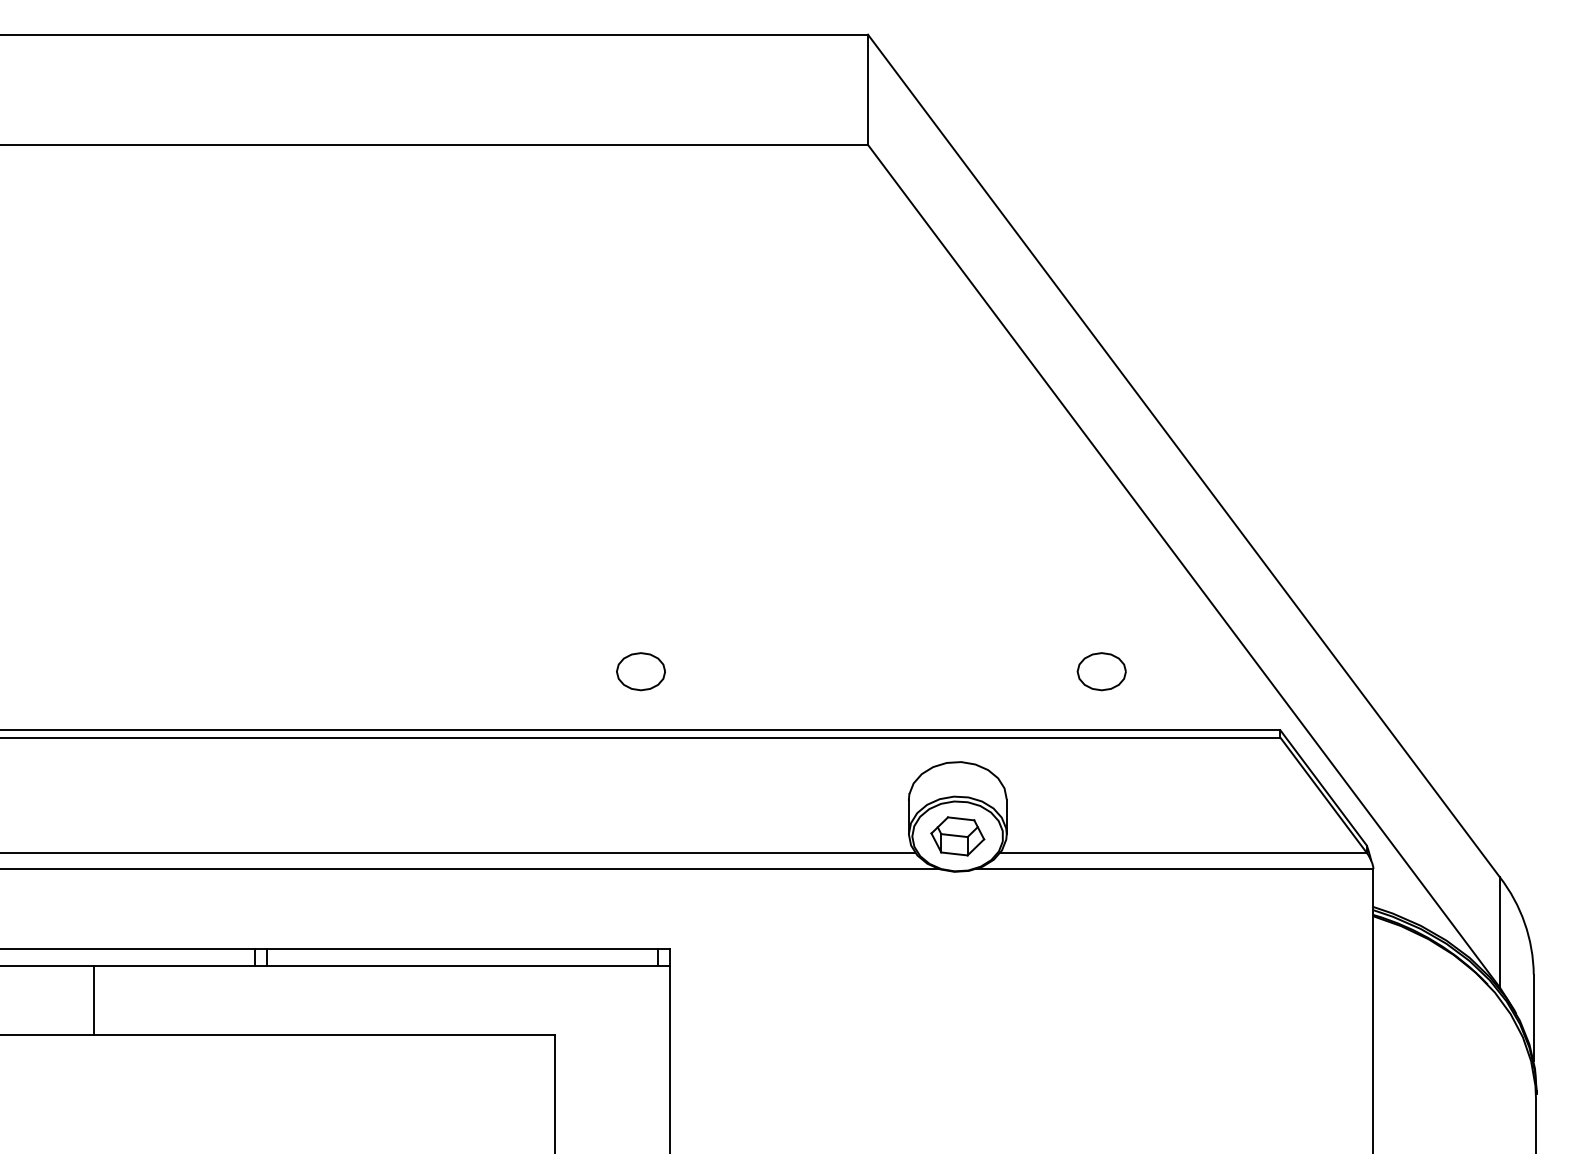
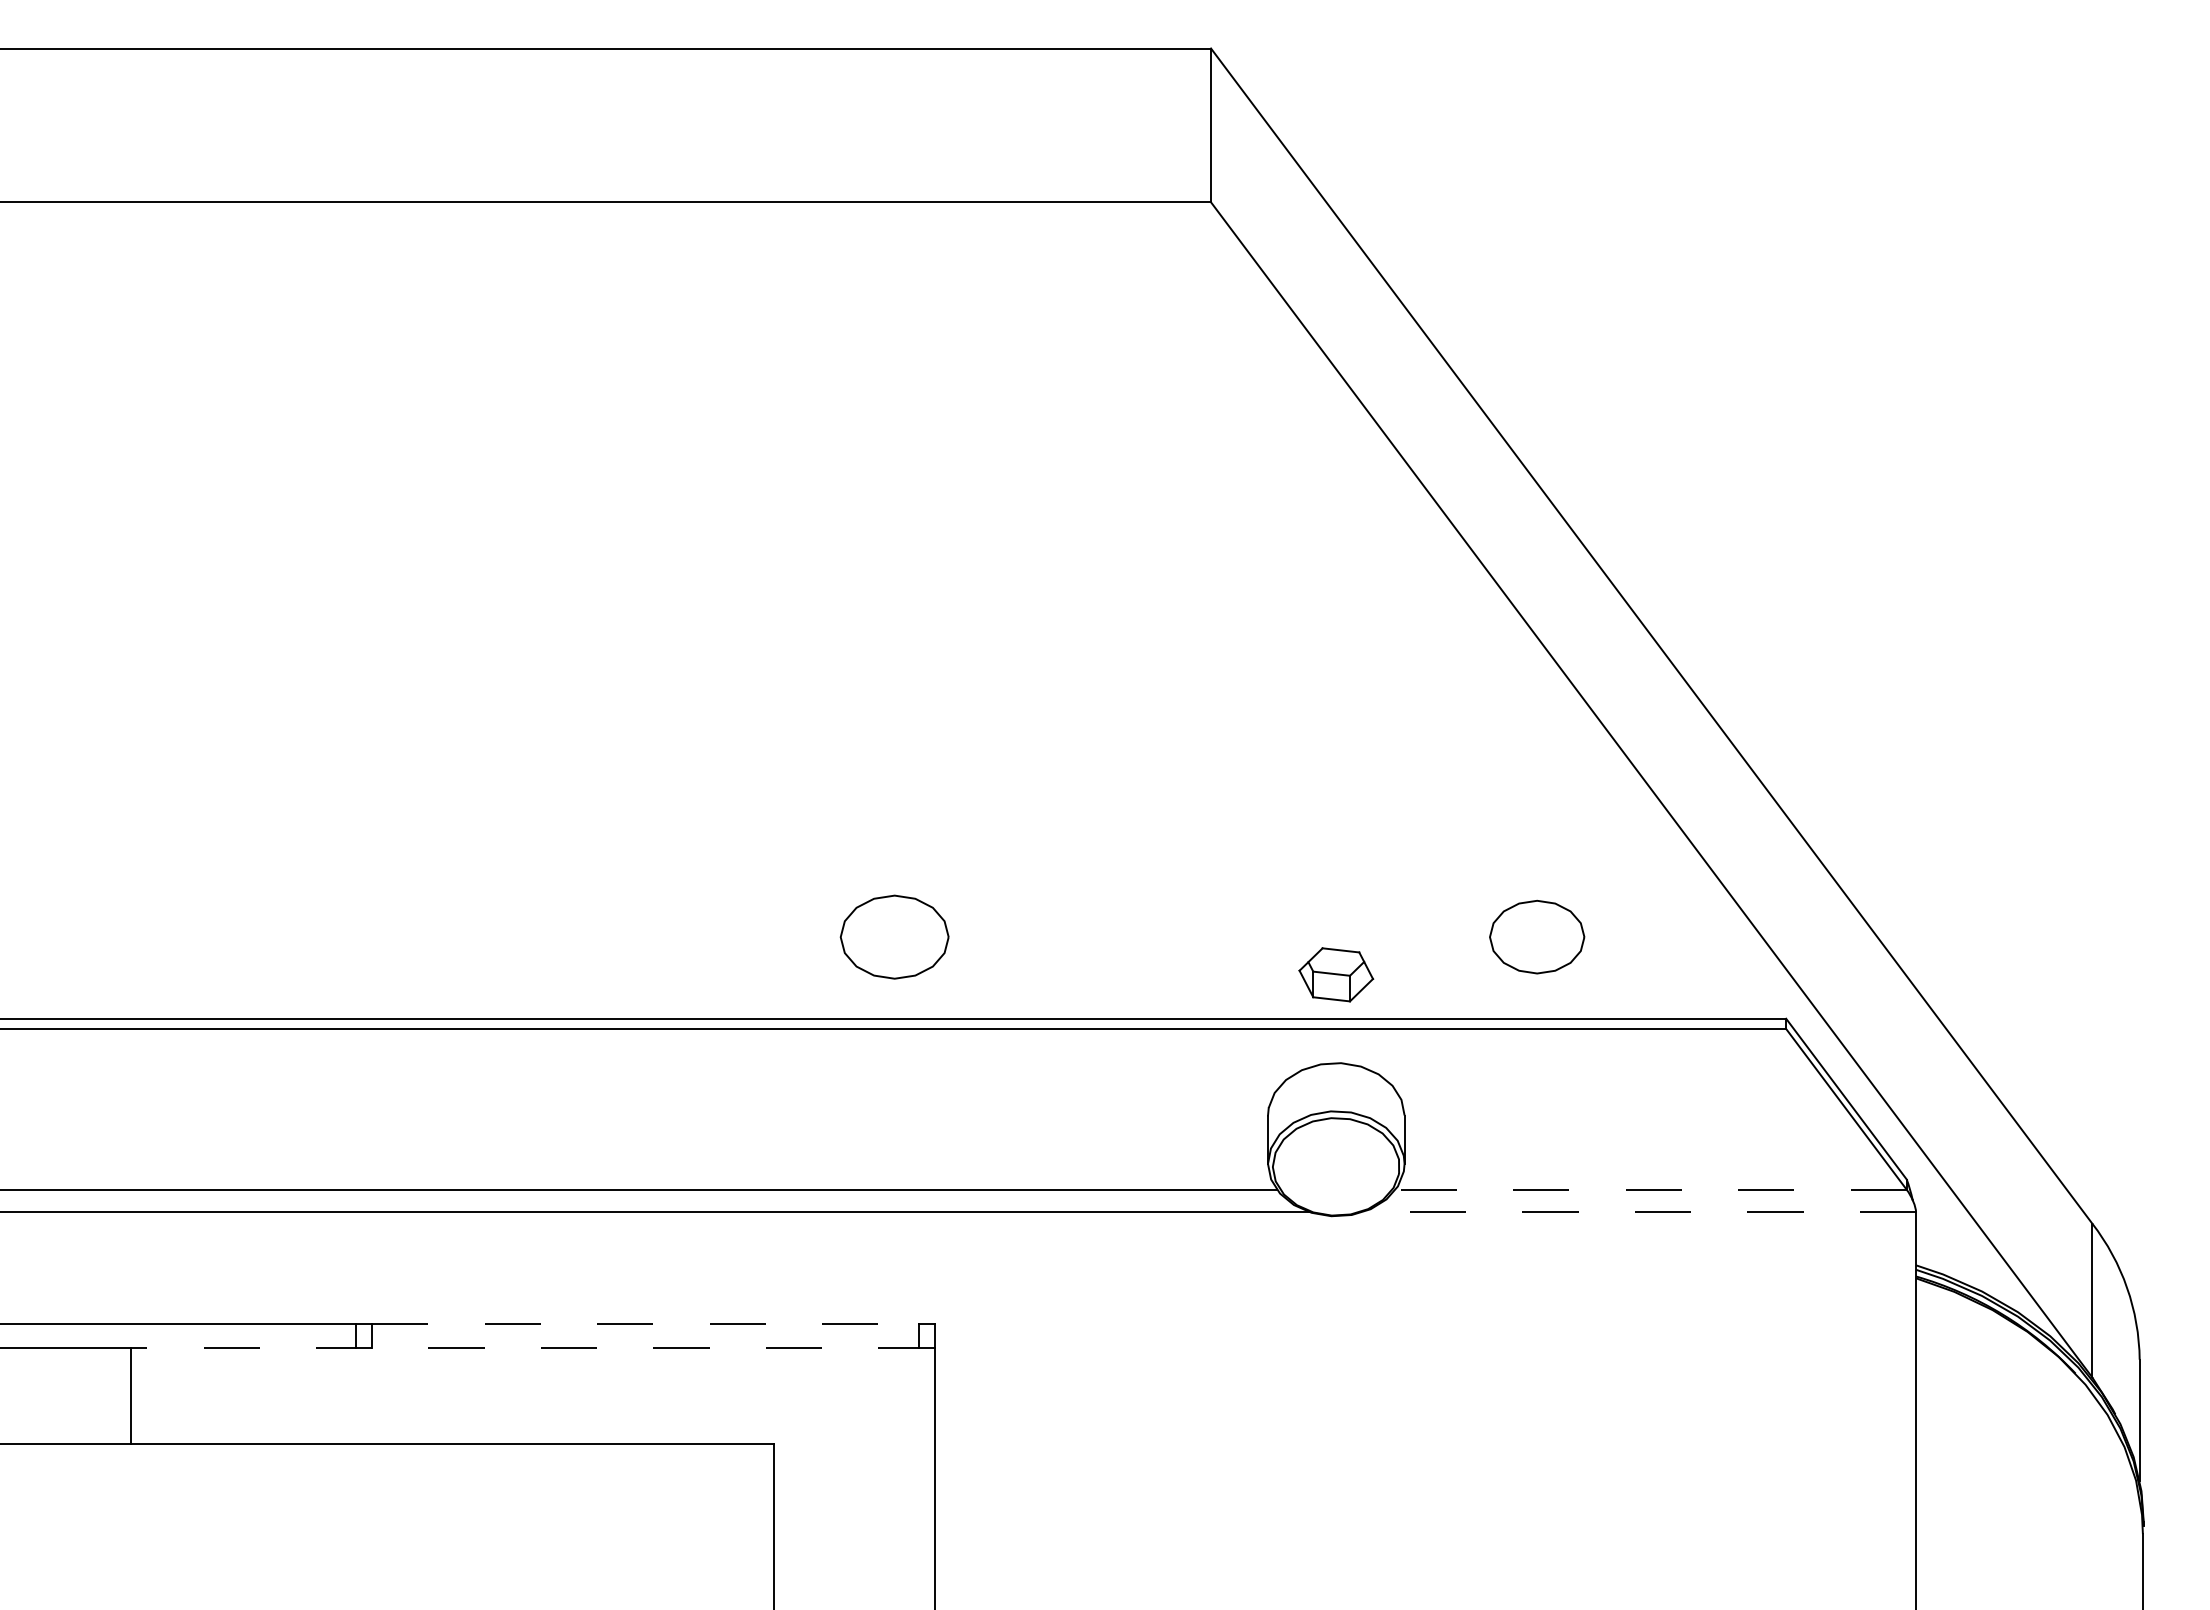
part: (640, 671) -> (893, 936), size x1.6
part: (1101, 671) -> (1536, 936), size x1.4
part: (957, 836) -> (1336, 974), moved
line: (1183, 852) -> (1651, 1189), solid -> dashed
line: (1175, 869) -> (1639, 1212), solid -> dashed
line: (462, 948) -> (645, 1323), solid -> dashed
line: (381, 965) -> (532, 1347), solid -> dashed

